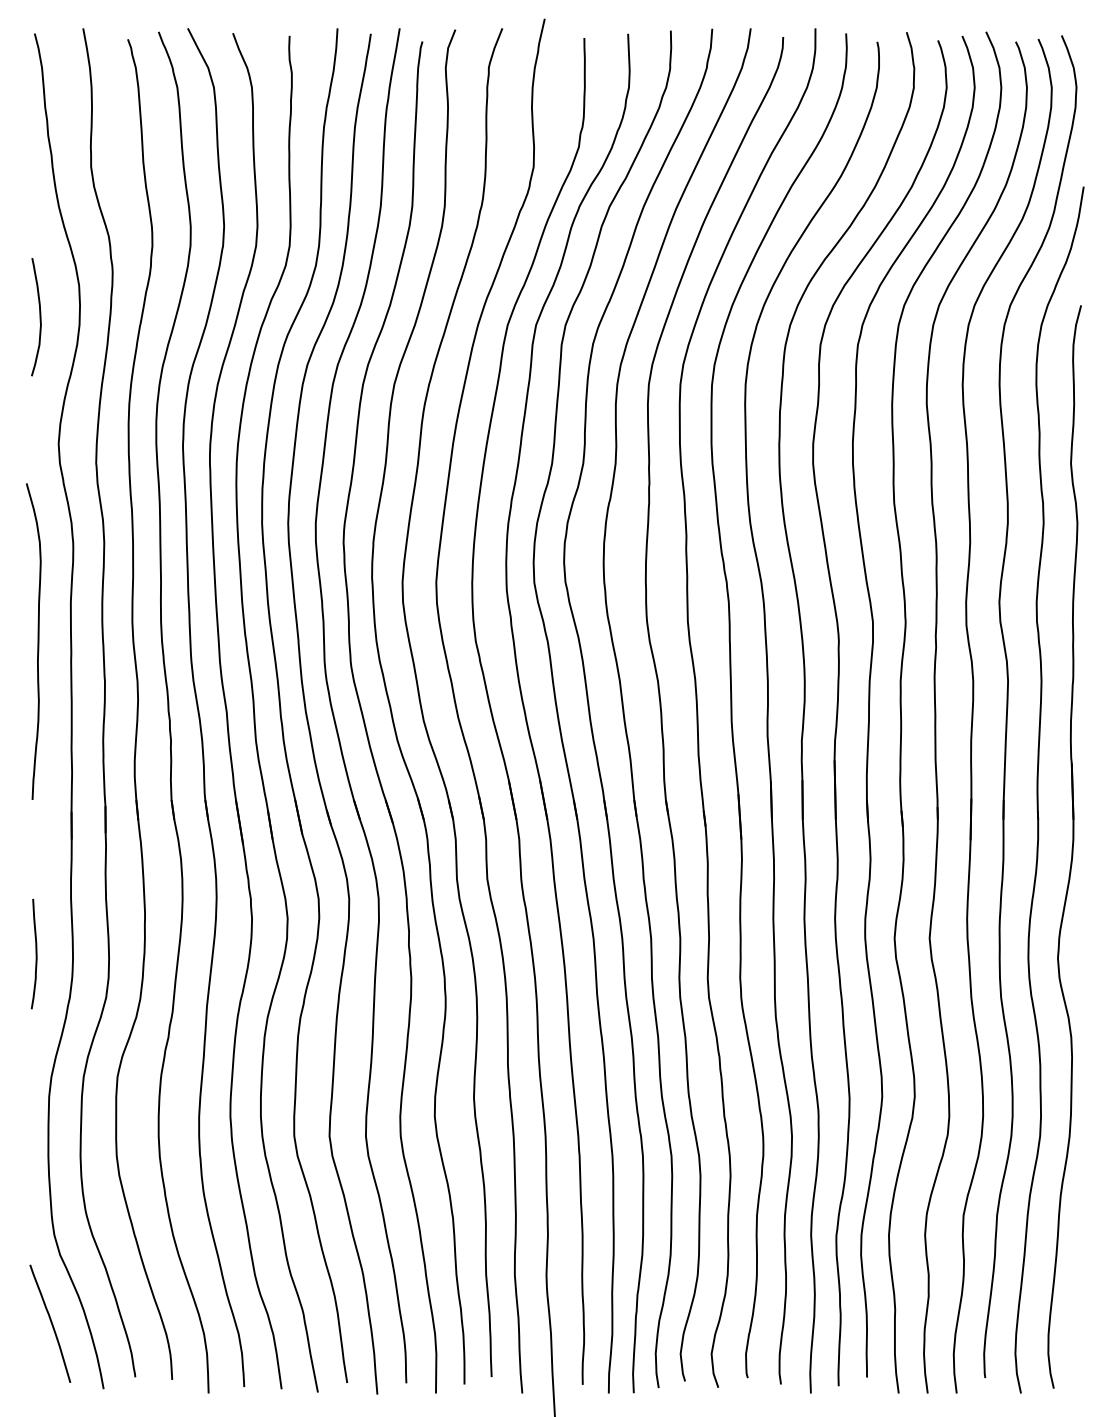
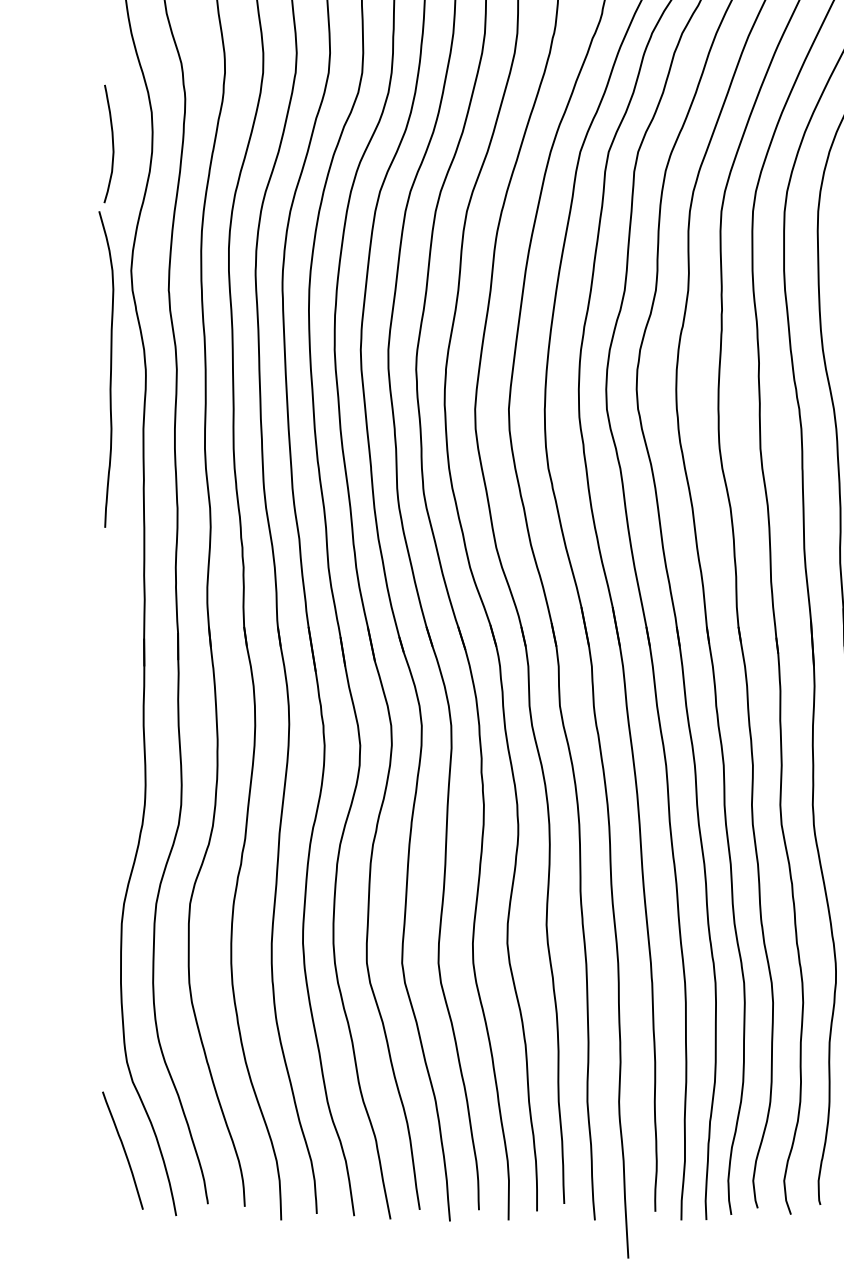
curve: (37, 641) -> (110, 369), moved
curve: (35, 954) -> (108, 781), removed

